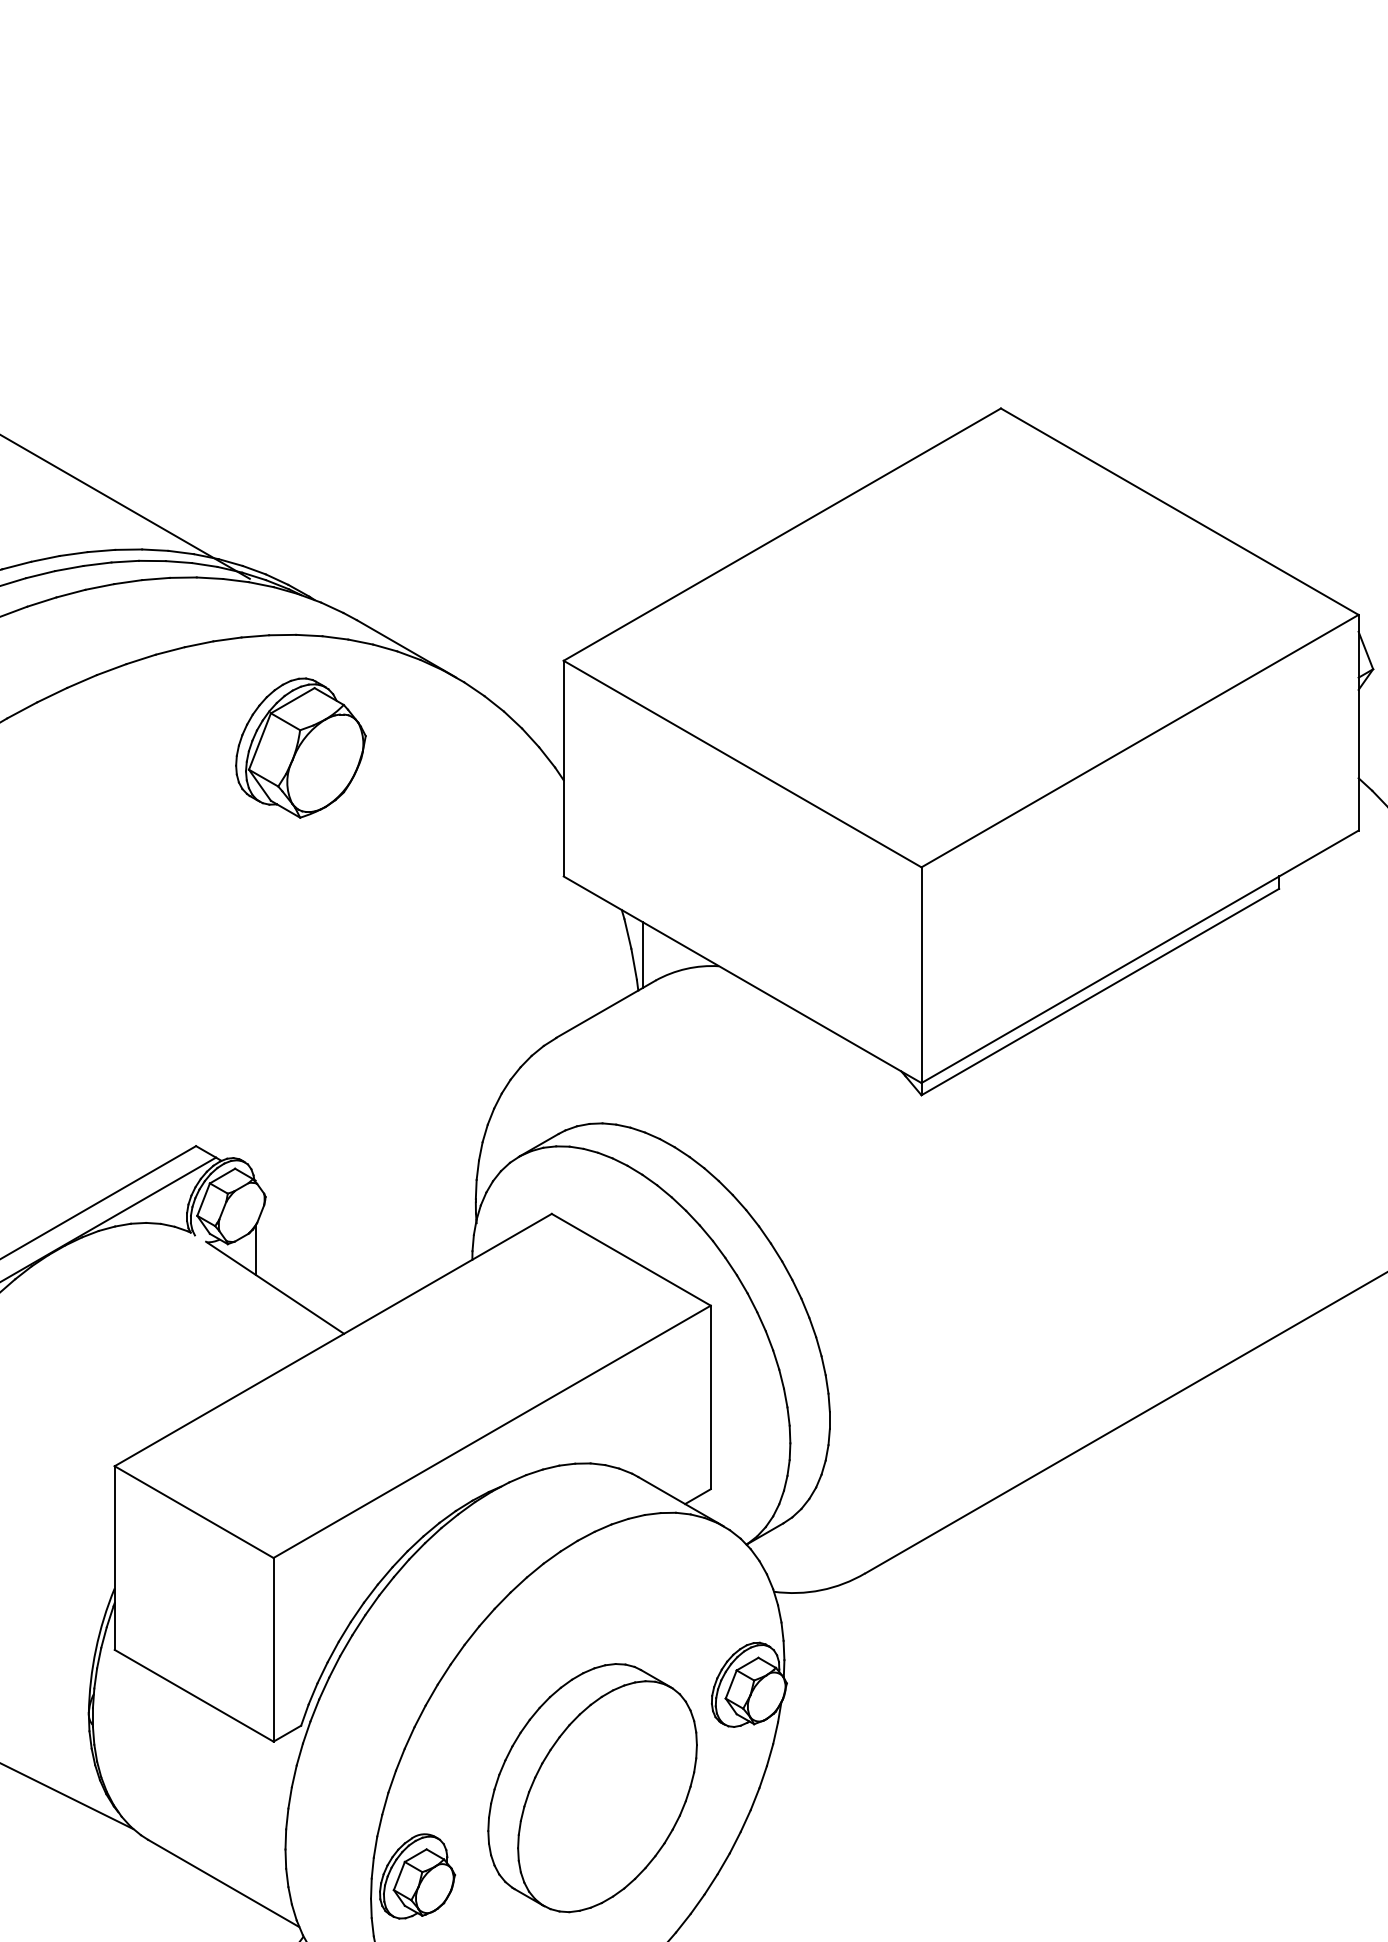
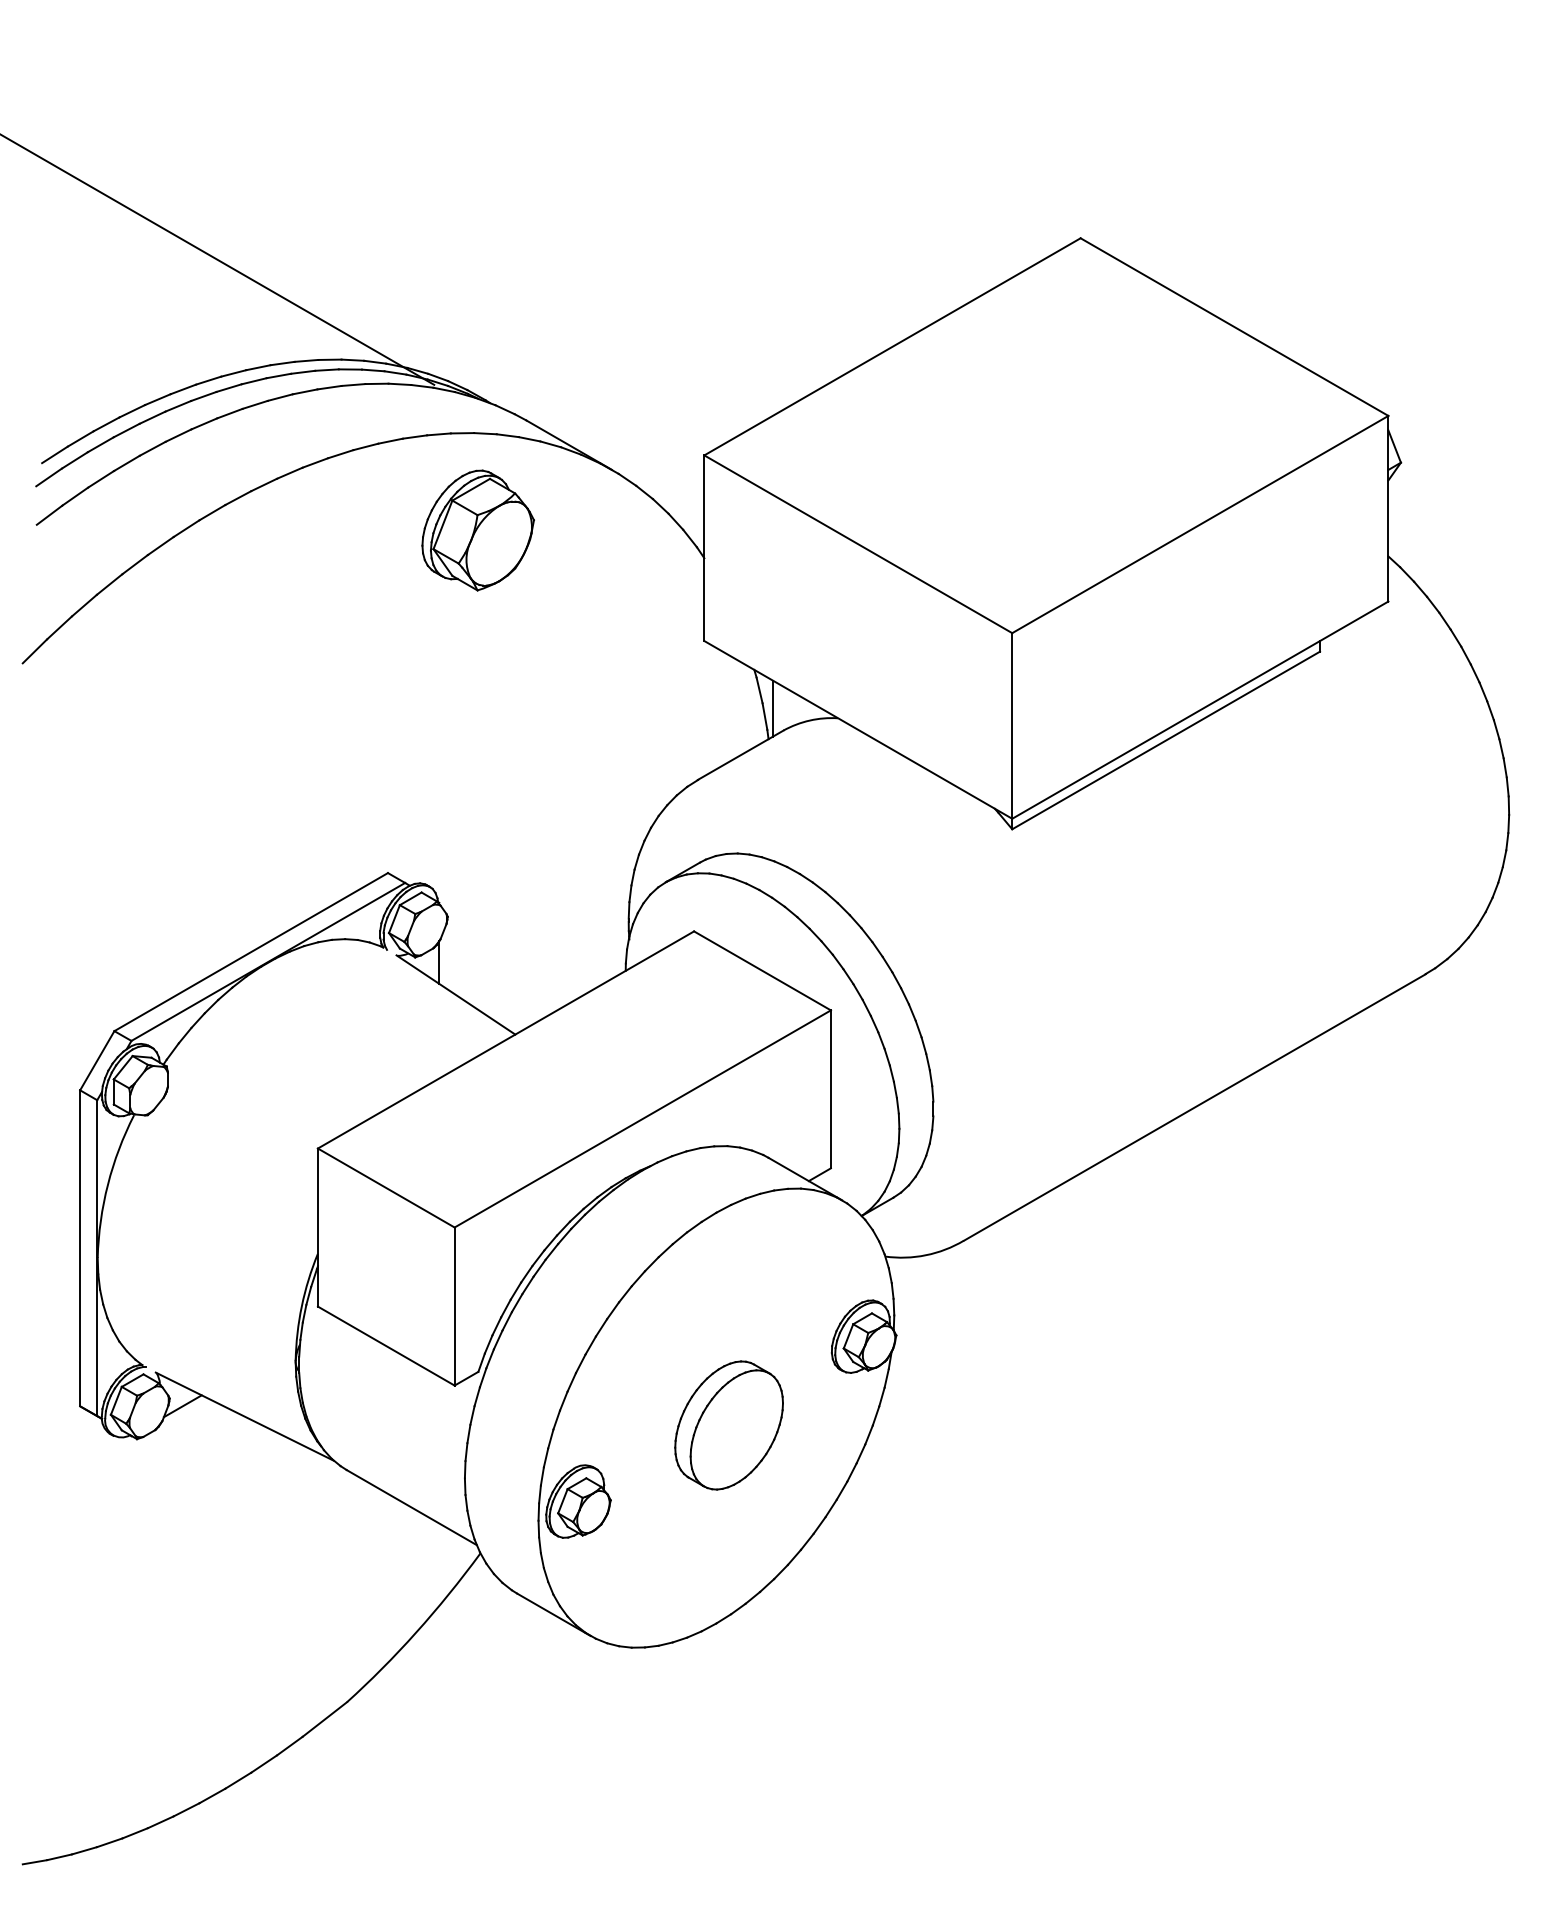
part: (591, 1788) -> (728, 1425), size x0.6

